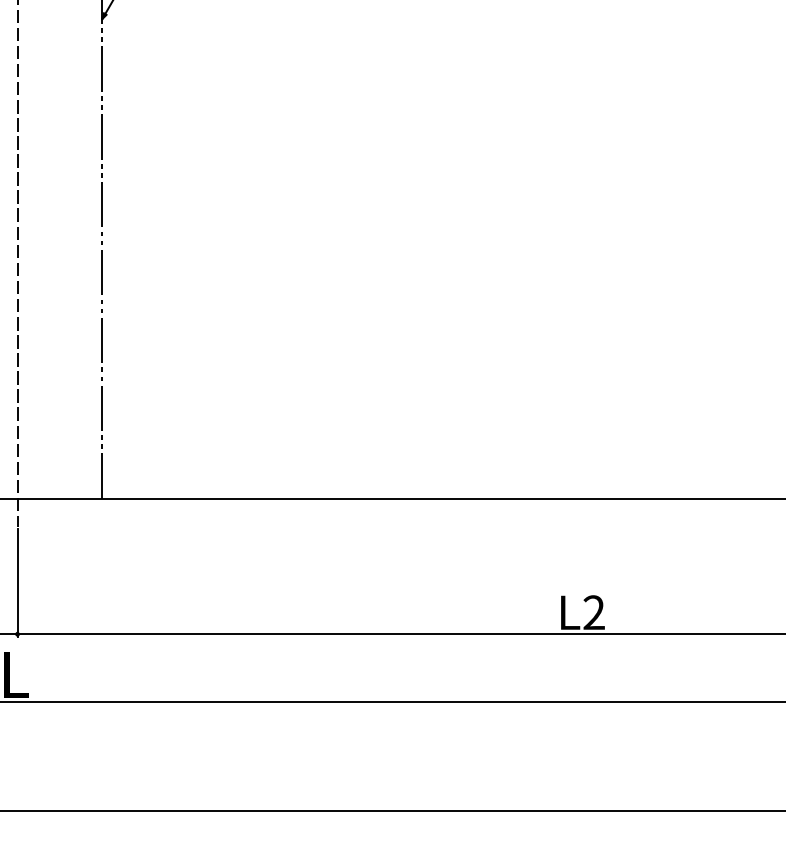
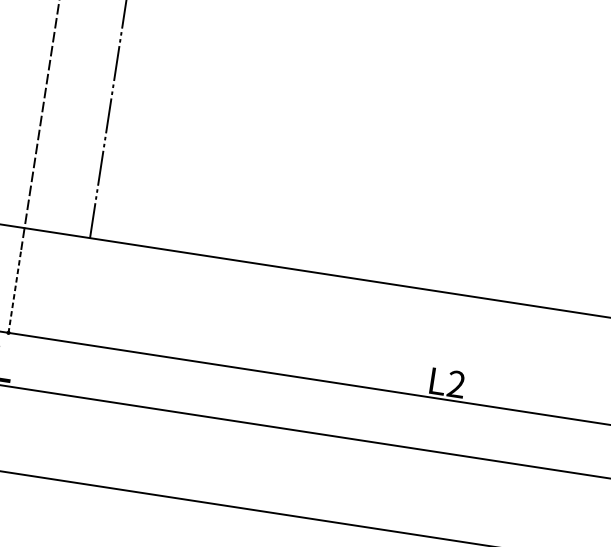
line: (17, 582) -> (14, 292), solid -> dashed

